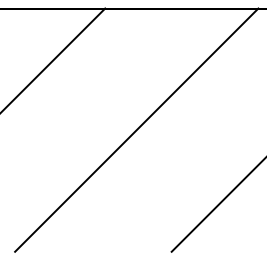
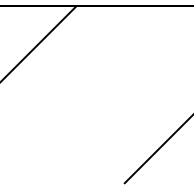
line: (135, 129) -> (98, 94), removed

